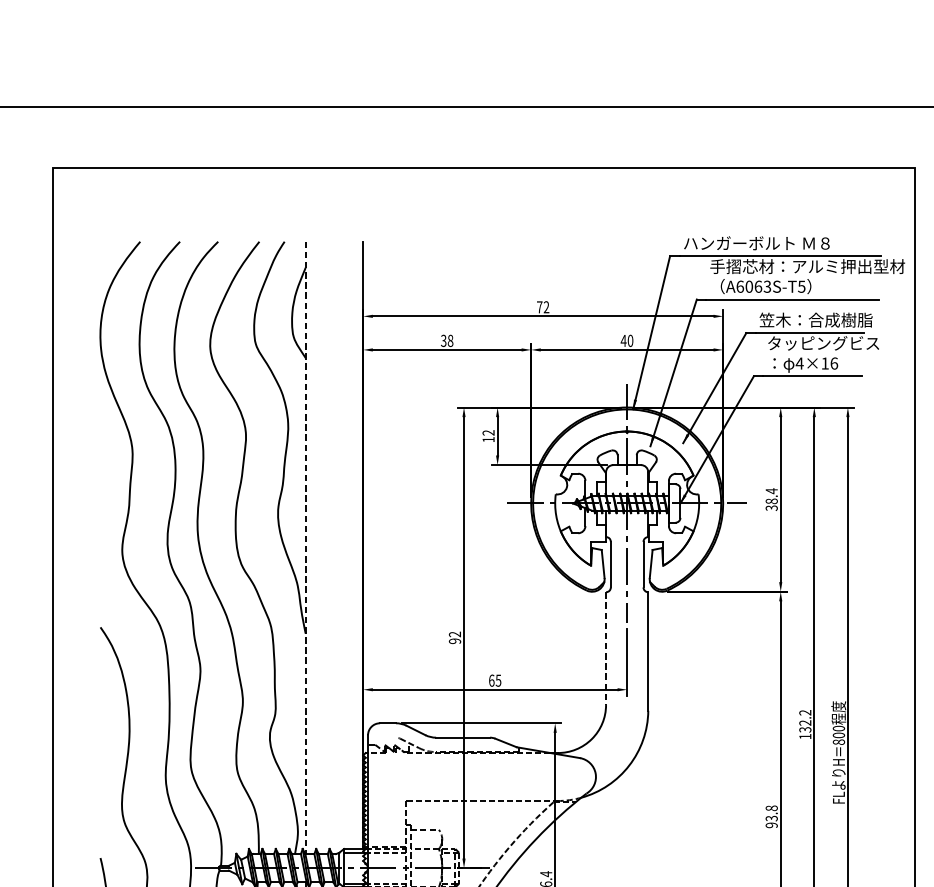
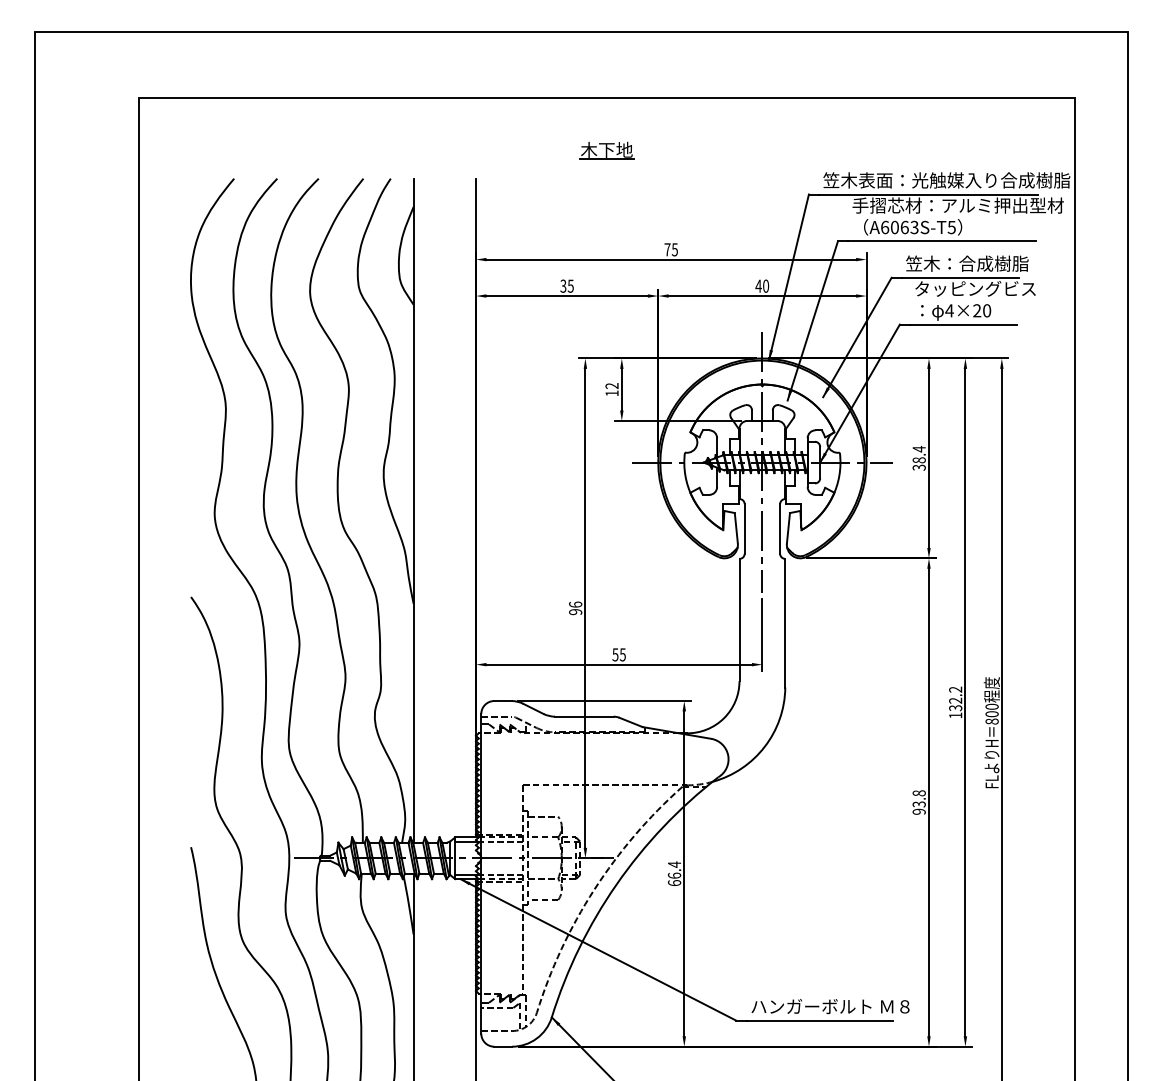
part: (483, 215) -> (606, 150), added
text: (796, 243) -> (946, 180), ハンガーボルト Ｍ８ -> 笠木表面：光触媒入り合成樹脂
text: (546, 307) -> (674, 249), 72 -> 75
text: (450, 340) -> (570, 285), 38 -> 35
text: (830, 363) -> (982, 310), 4×16 -> 4×20
line: (305, 548) -> (413, 511), dashed -> solid
text: (454, 634) -> (575, 604), 92 -> 96
line: (606, 649) -> (739, 620), dashed -> solid
text: (491, 680) -> (615, 654), 65 -> 55
line: (382, 737) -> (496, 716), added

